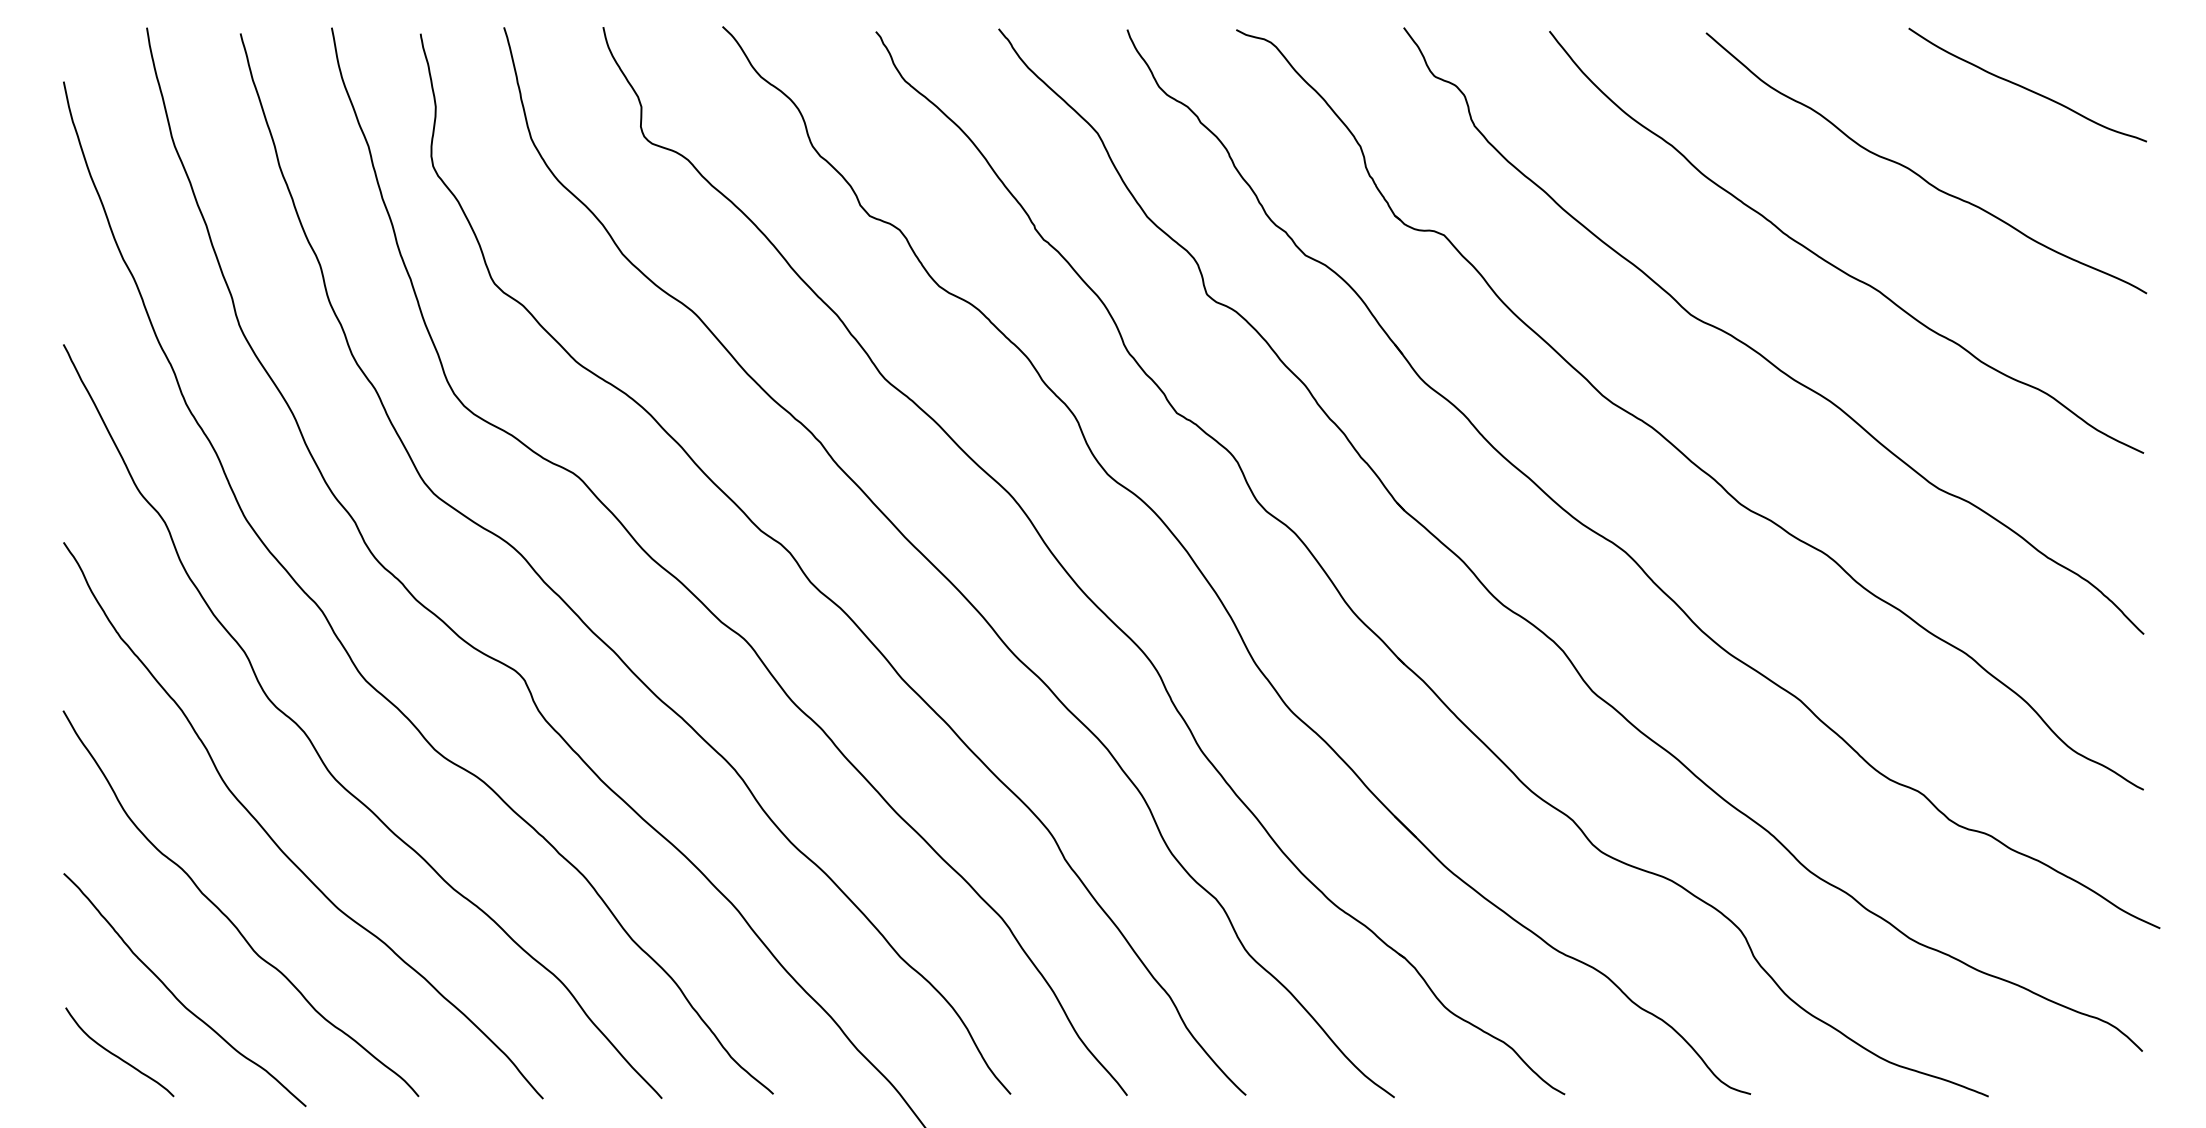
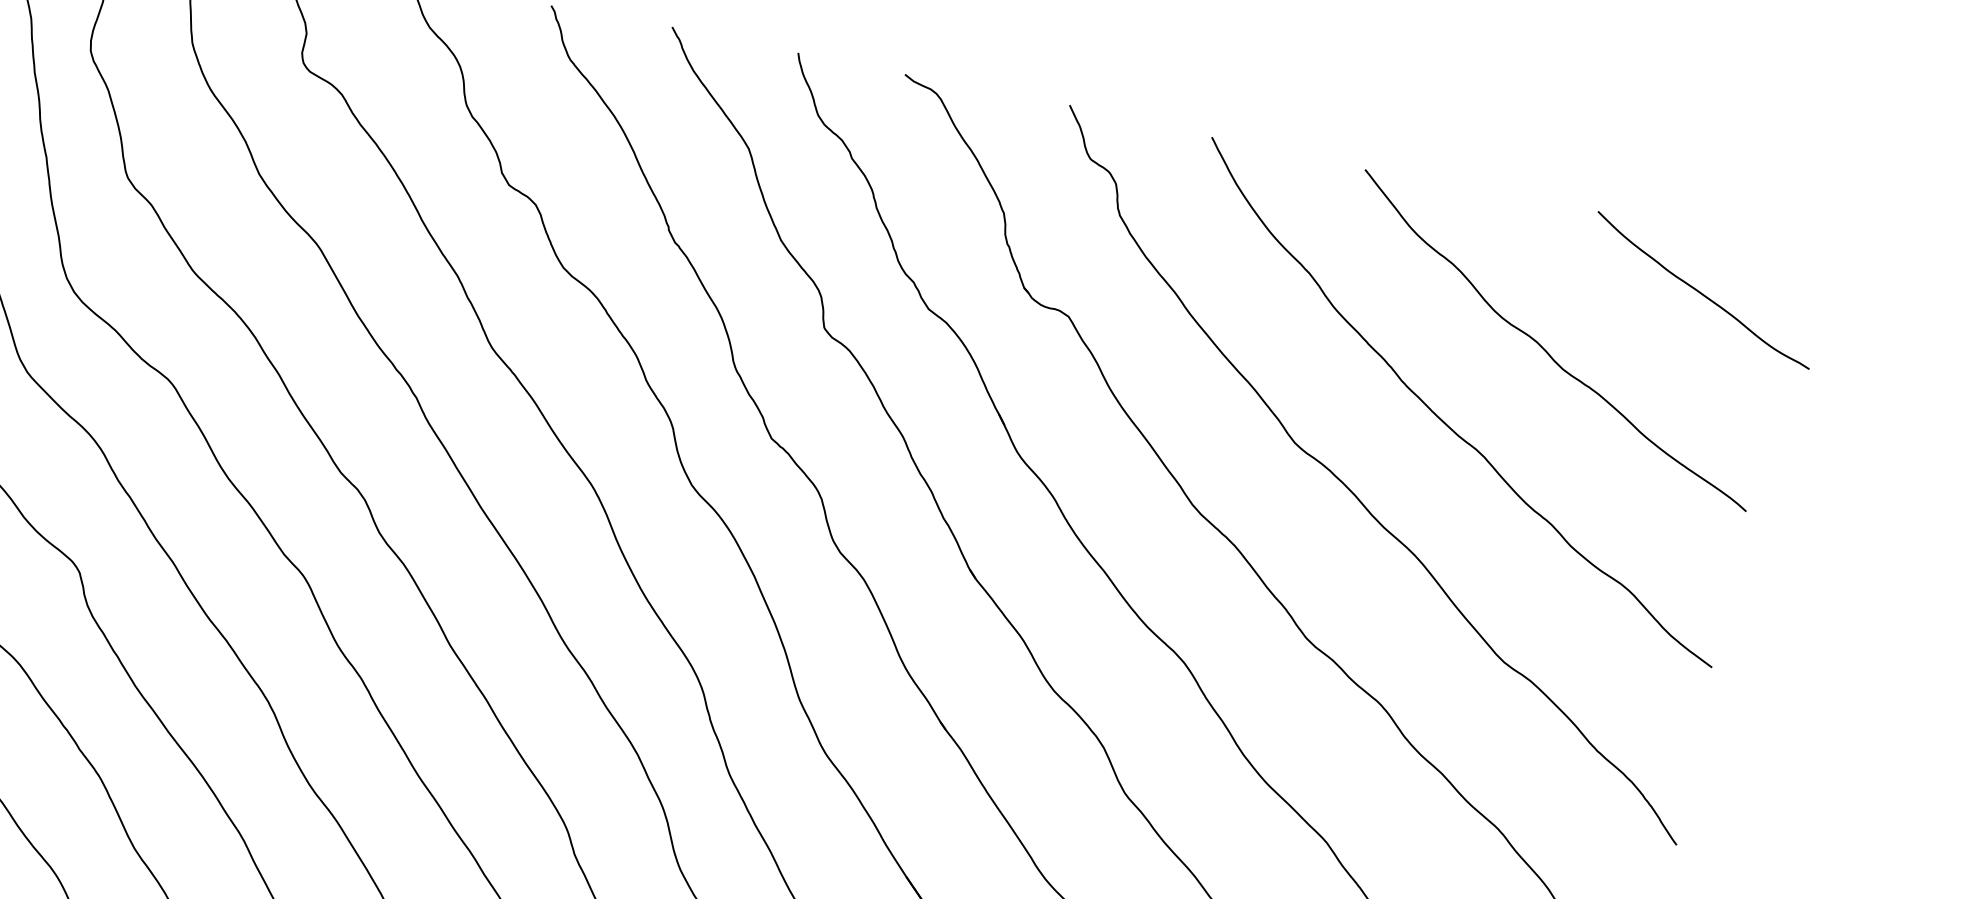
curve: (2026, 87) -> (1701, 292), moved

